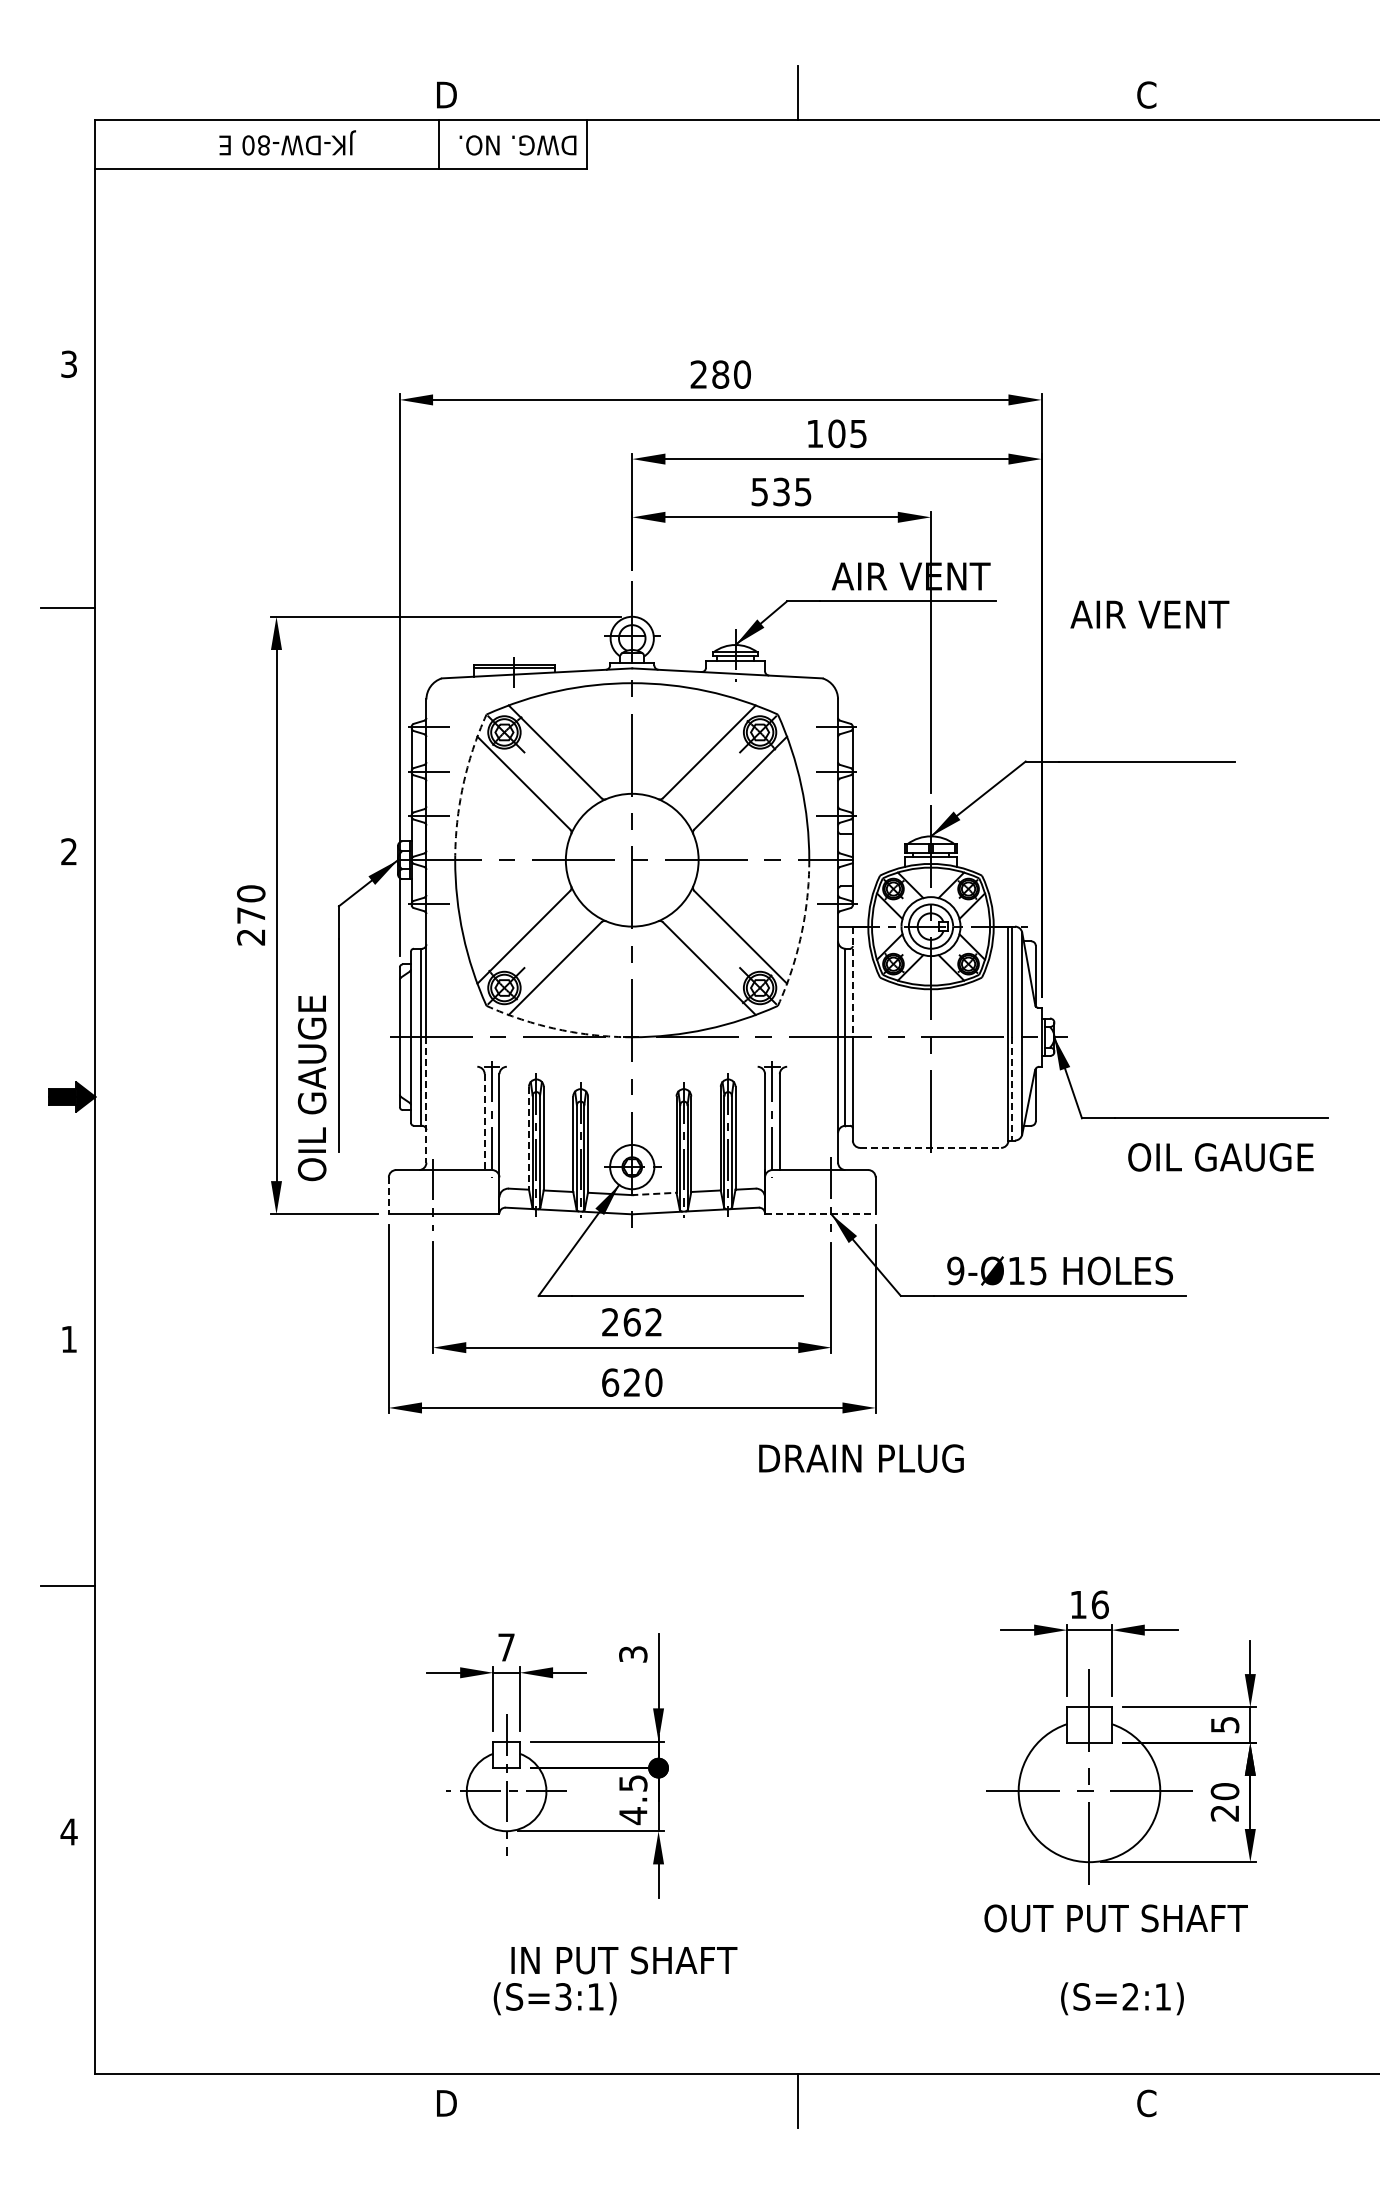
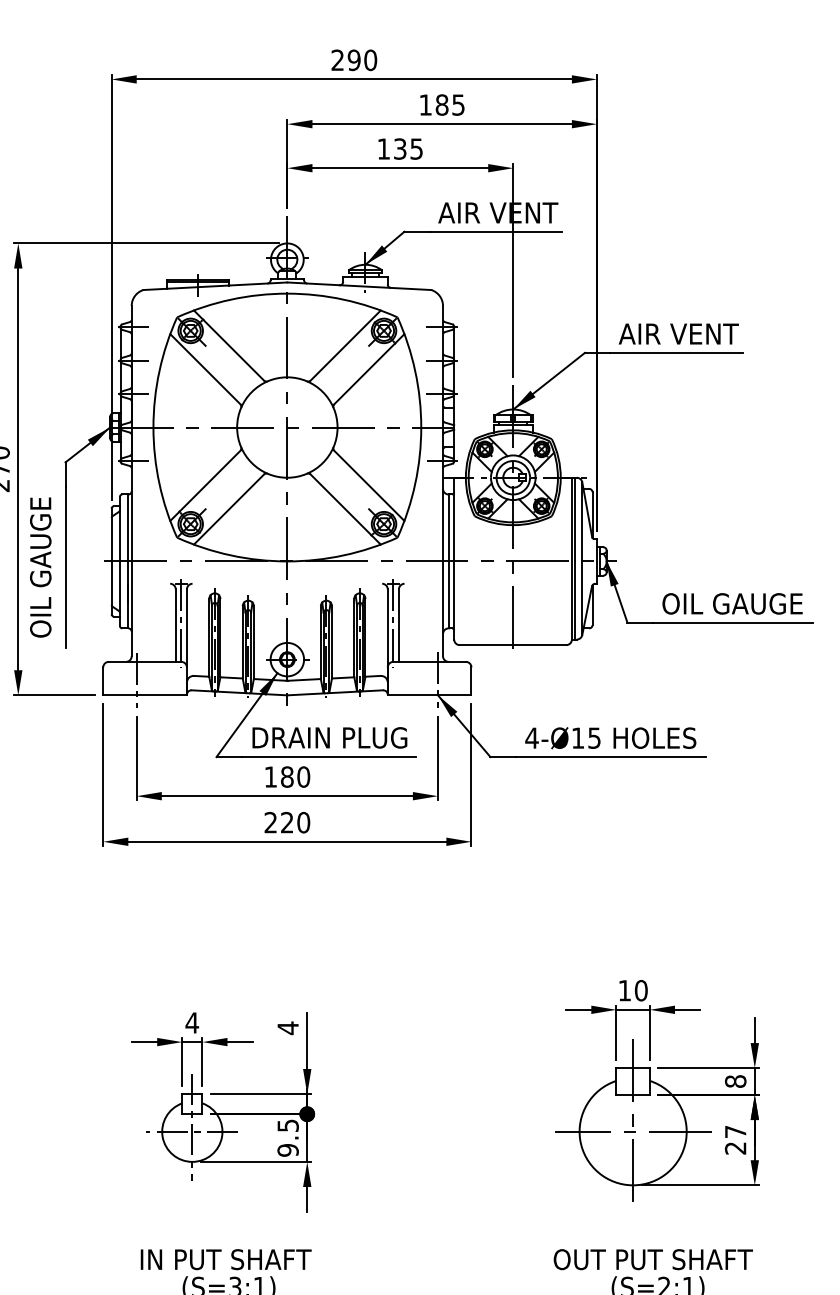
text: (720, 374) -> (354, 60), 280 -> 290
text: (836, 433) -> (441, 104), 105 -> 185
text: (759, 492) -> (383, 149), 535 -> 135
text: (1149, 614) -> (678, 333), moved
arc: (463, 785) -> (159, 371), dashed -> solid
arc: (801, 934) -> (415, 483), dashed -> solid
line: (852, 982) -> (453, 520), dashed -> solid
arc: (557, 1029) -> (230, 555), dashed -> solid
text: (311, 1088) -> (40, 567), moved
line: (1012, 1088) -> (574, 600), dashed -> solid
line: (426, 1099) -> (131, 608), dashed -> solid
line: (484, 1122) -> (175, 625), dashed -> solid
line: (528, 1138) -> (208, 638), dashed -> solid
line: (931, 1147) -> (513, 644), dashed -> solid
text: (1220, 1157) -> (732, 603), moved
line: (653, 1193) -> (303, 679), dashed -> solid
line: (388, 1196) -> (103, 681), dashed -> solid
line: (820, 1214) -> (429, 695), dashed -> solid
text: (955, 1270) -> (531, 737), 9-Ø15 -> 4-Ø15
text: (632, 1322) -> (287, 777), 262 -> 180
text: (610, 1382) -> (270, 822), 620 -> 220
text: (861, 1458) -> (329, 737), moved
text: (1099, 1604) -> (640, 990), 16 -> 10
text: (506, 1647) -> (192, 1022), 7 -> 4
text: (633, 1654) -> (288, 1028), 3 -> 4
text: (1224, 1724) -> (735, 1081), 5 -> 8
text: (1224, 1791) -> (735, 1131), 20 -> 27
text: (633, 1816) -> (288, 1150), 4.5 -> 9.5
text: (1115, 1918) -> (652, 1259), moved
text: (624, 1960) -> (226, 1259), moved

